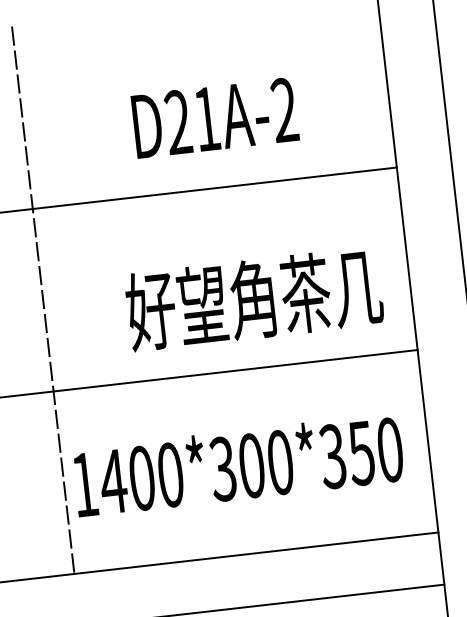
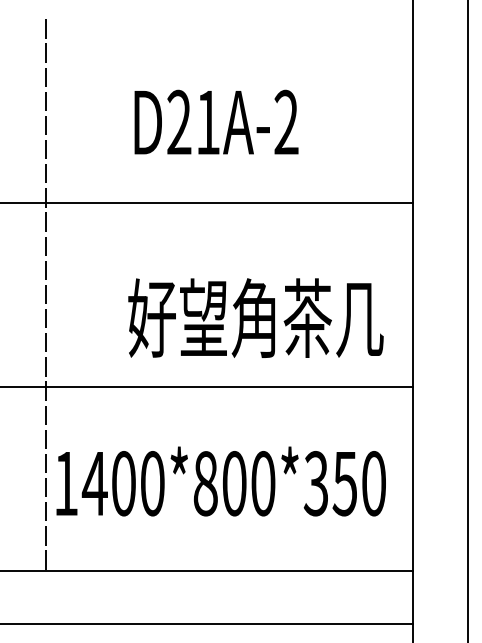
text: (215, 117) -> (216, 121), moved
text: (223, 468) -> (205, 483), 1400*300*350 -> 1400*800*350

